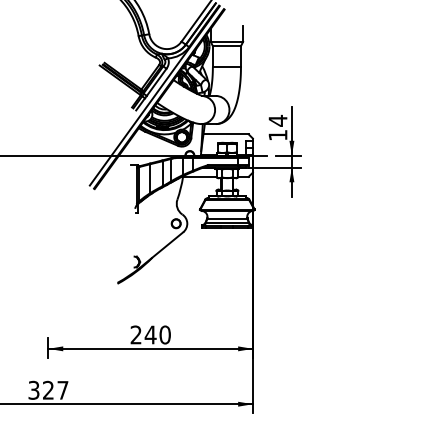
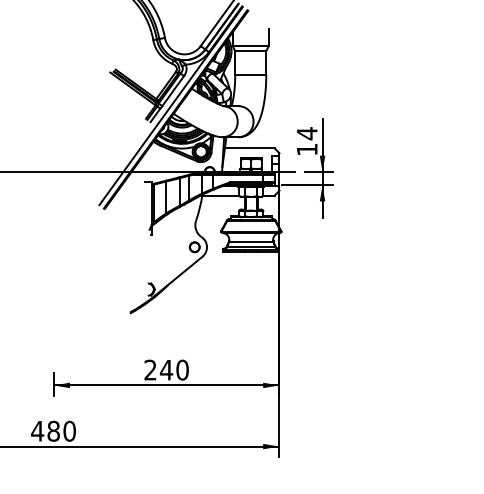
text: (48, 389) -> (53, 430), 327 -> 480

